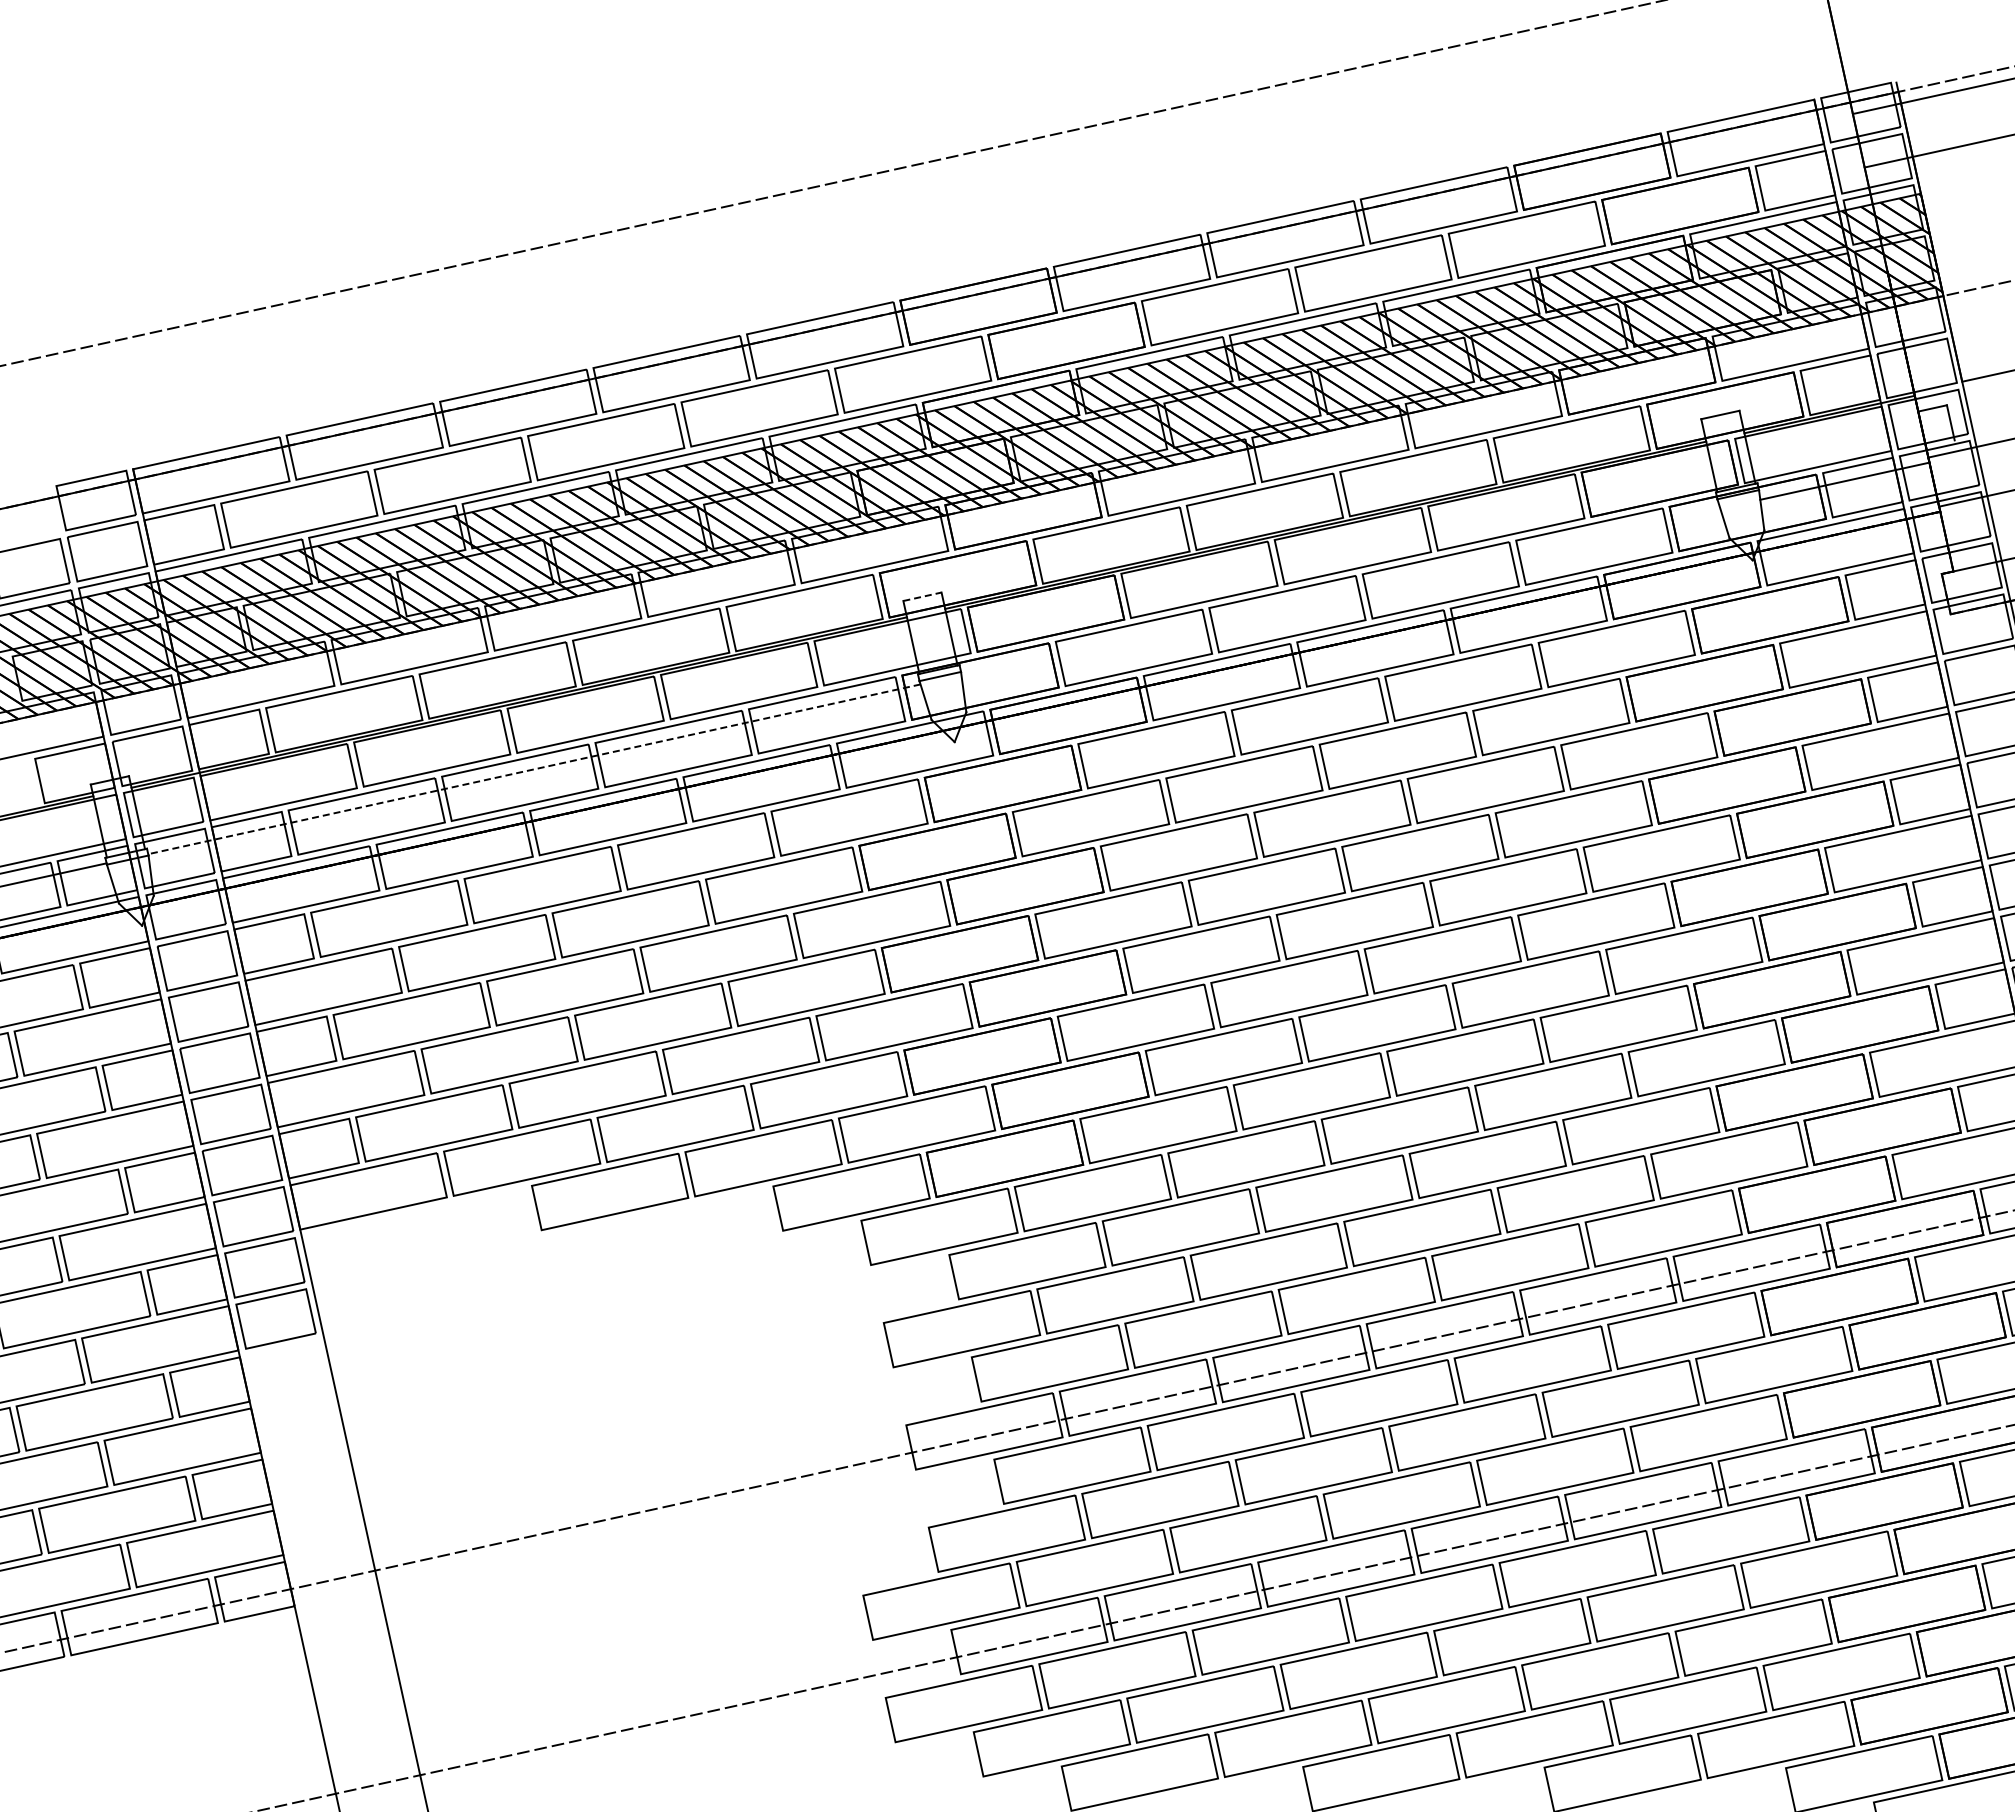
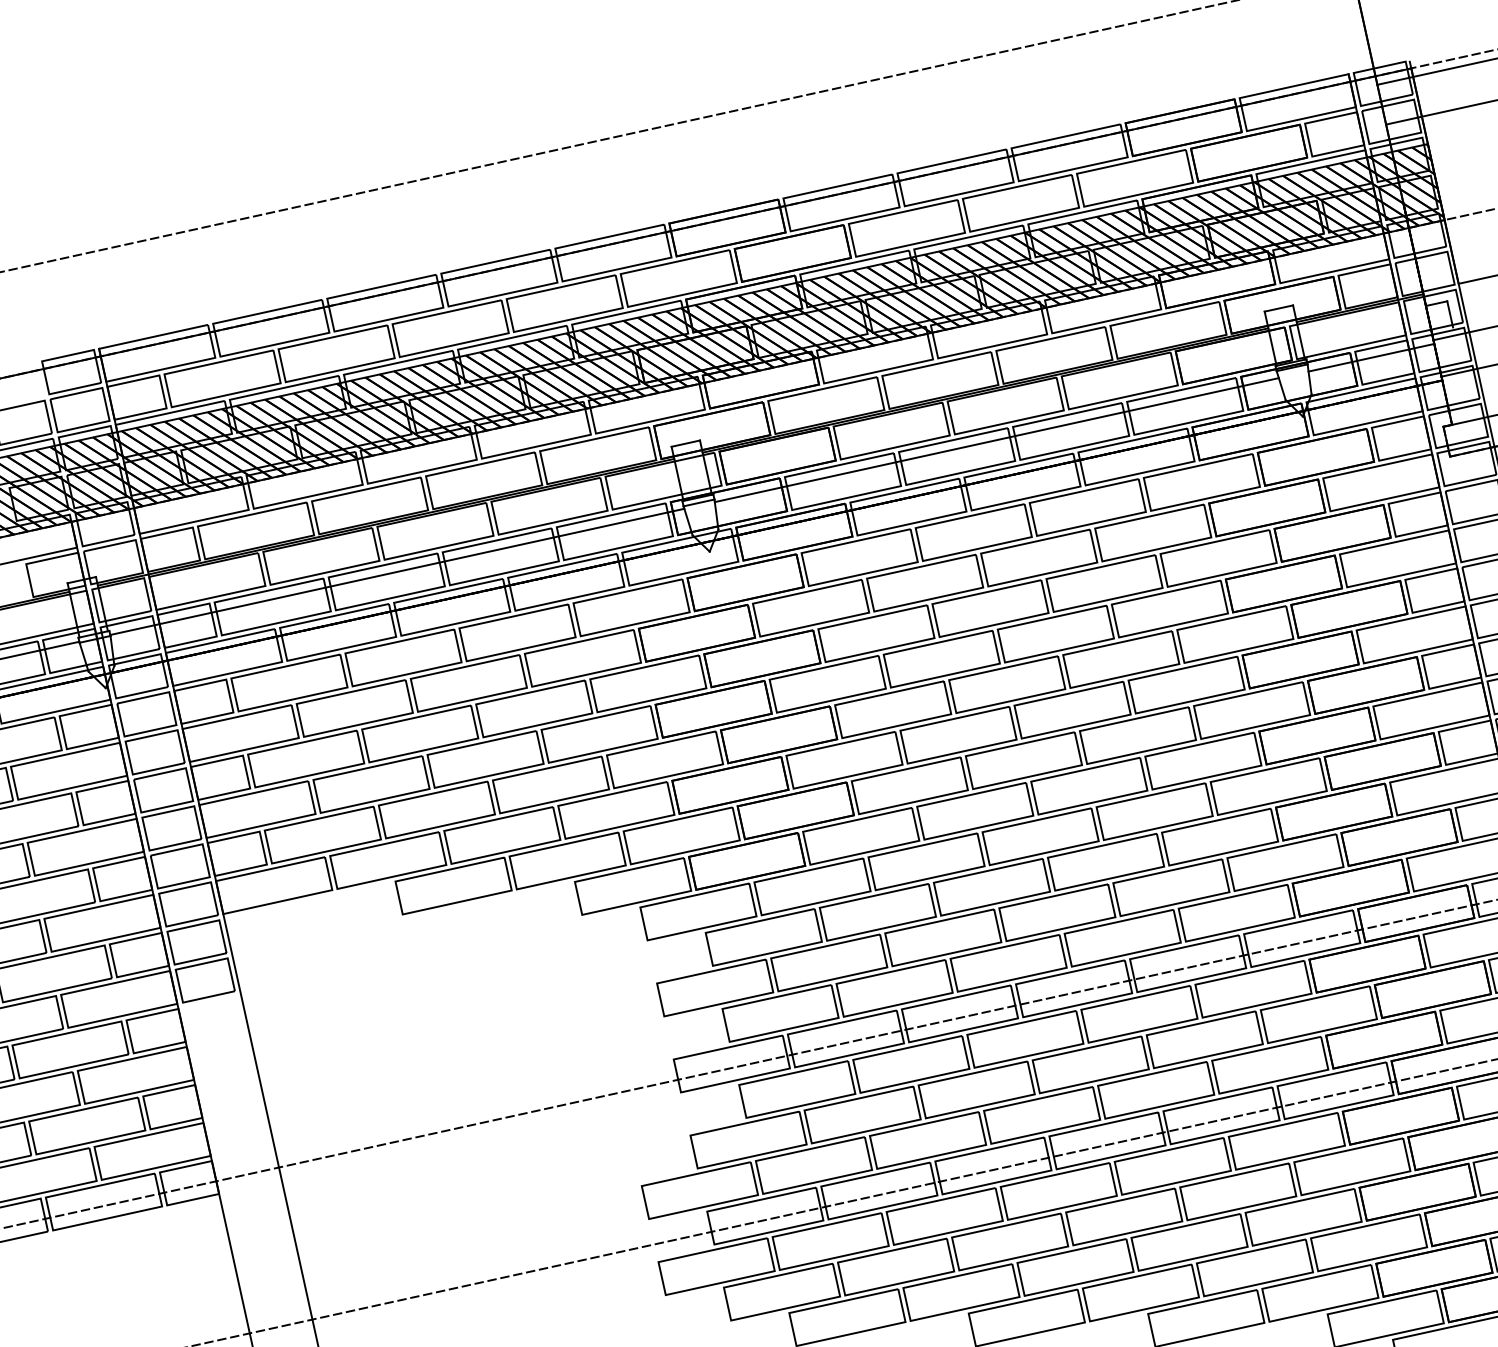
line: (1340, 591) -> (996, 439), added
line: (922, 596) -> (685, 443), dashed -> solid
line: (533, 769) -> (396, 572), dashed -> solid

